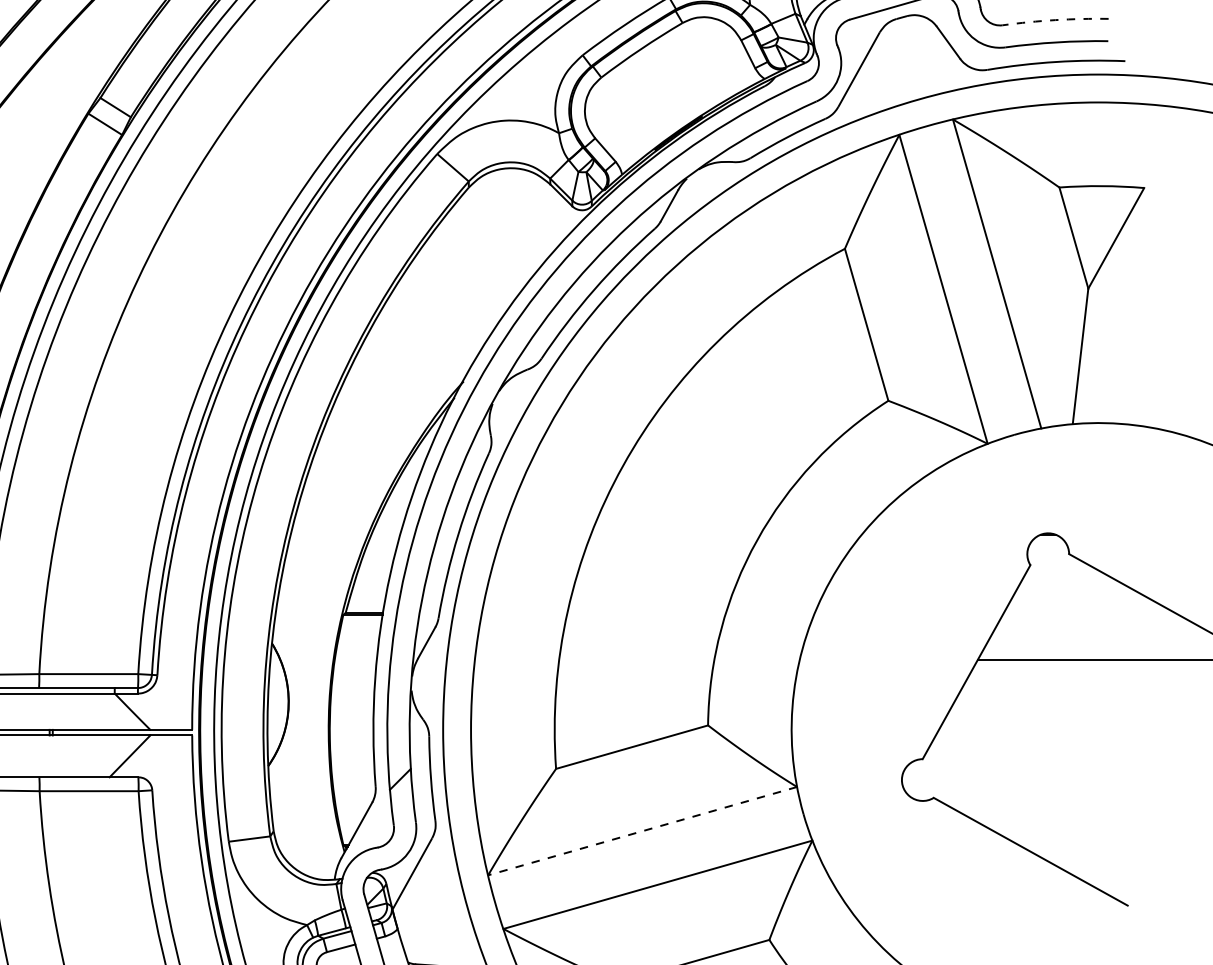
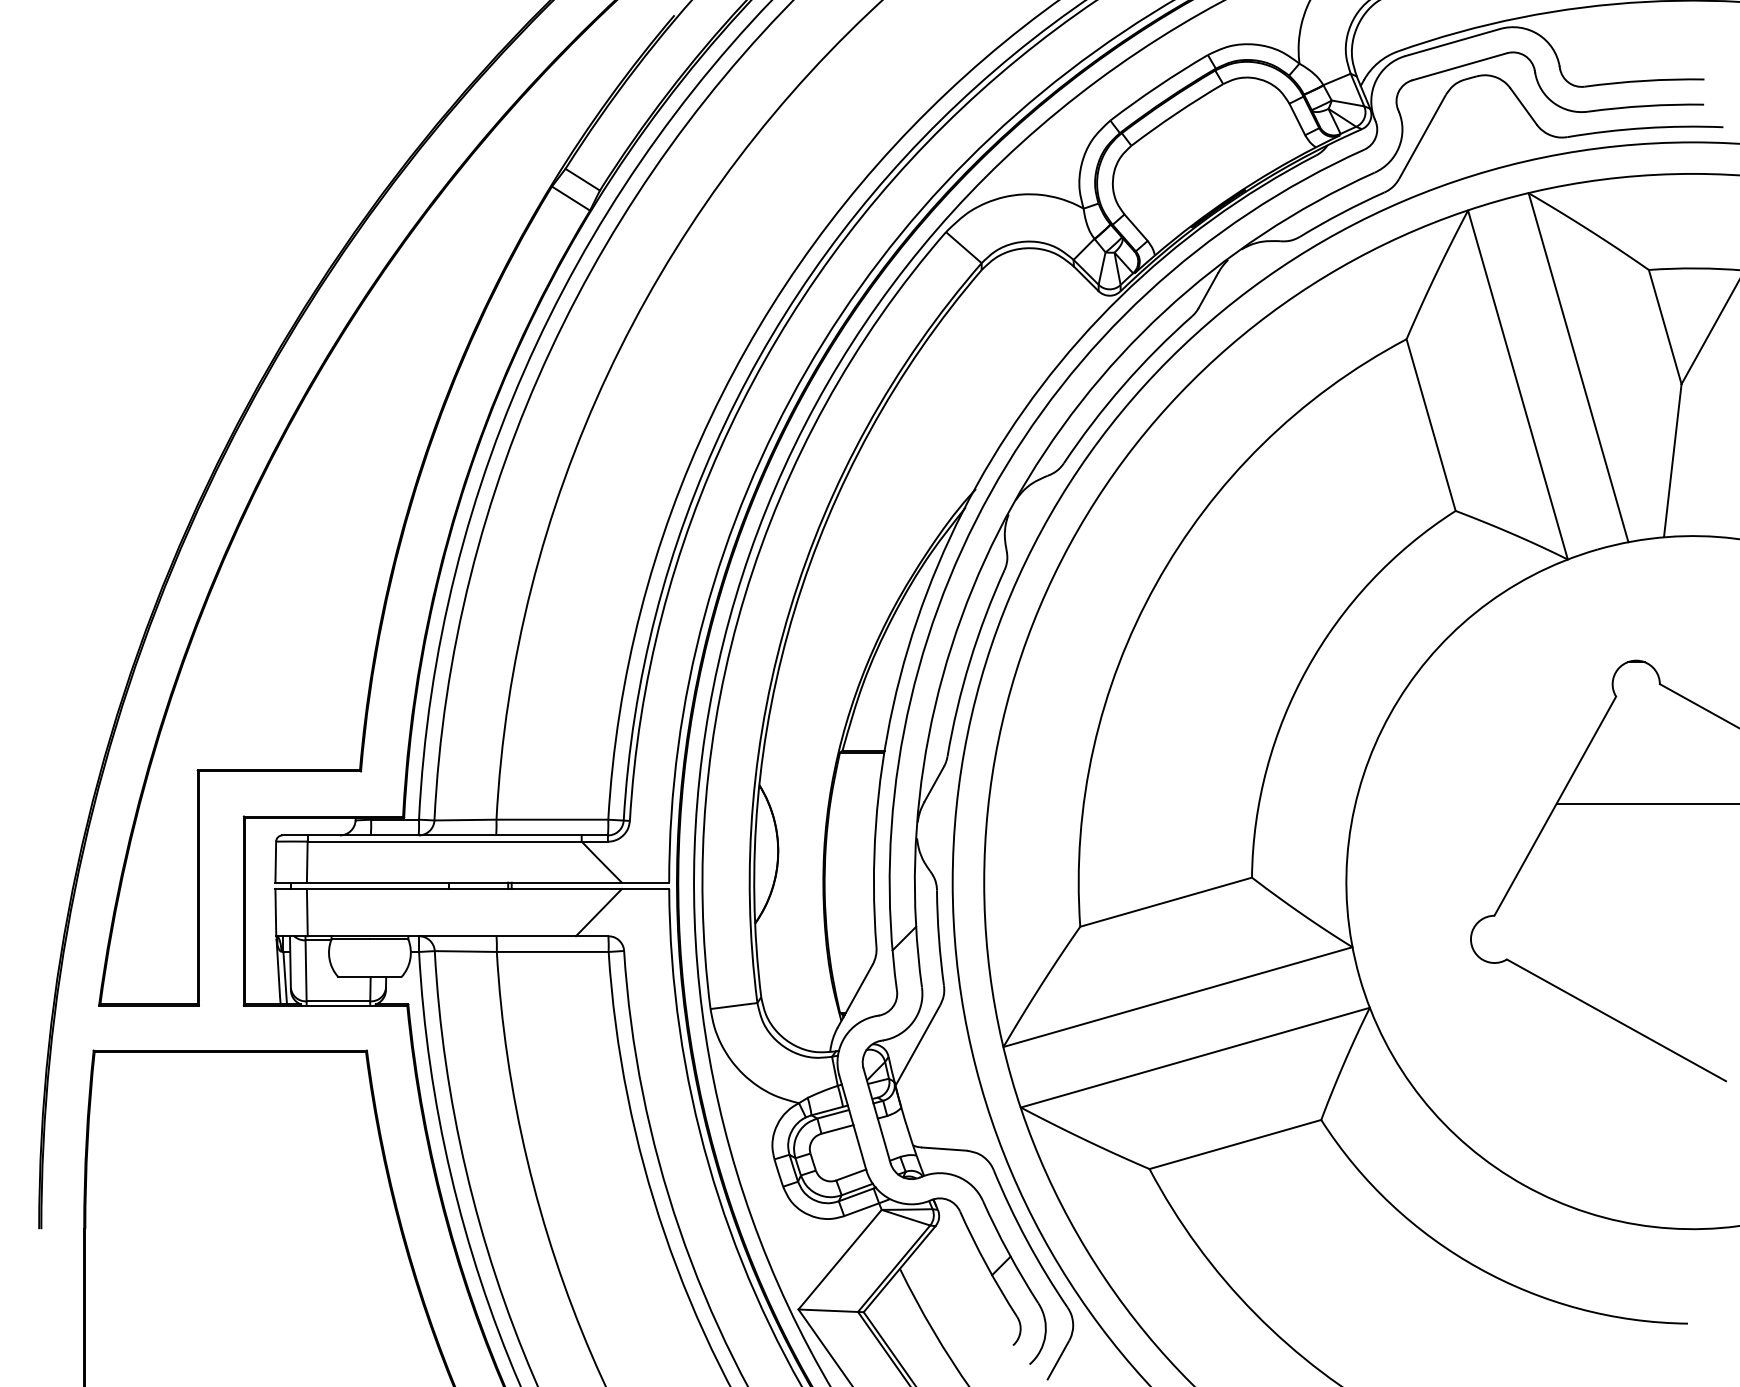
arc: (1055, 19) -> (1644, 80), dashed -> solid
line: (642, 831) -> (1177, 997), dashed -> solid

